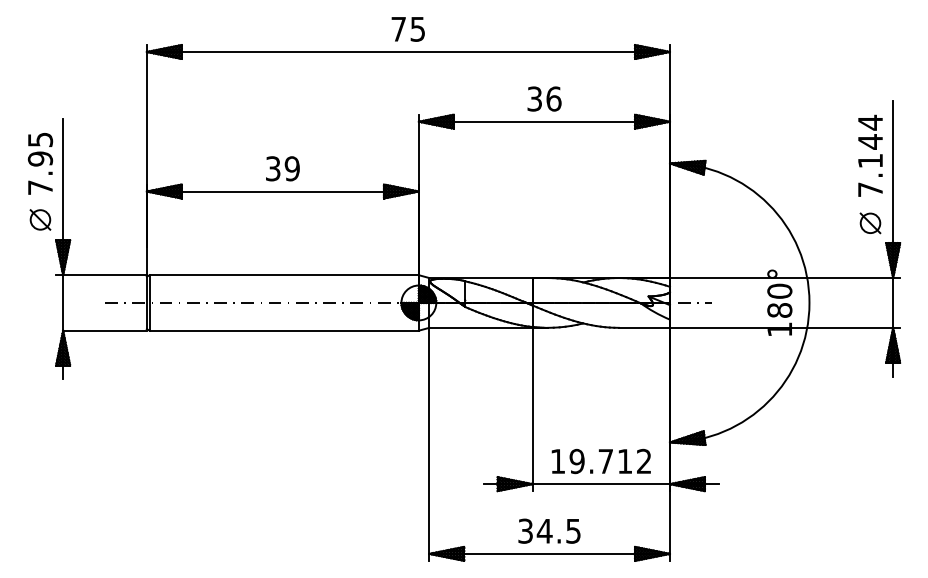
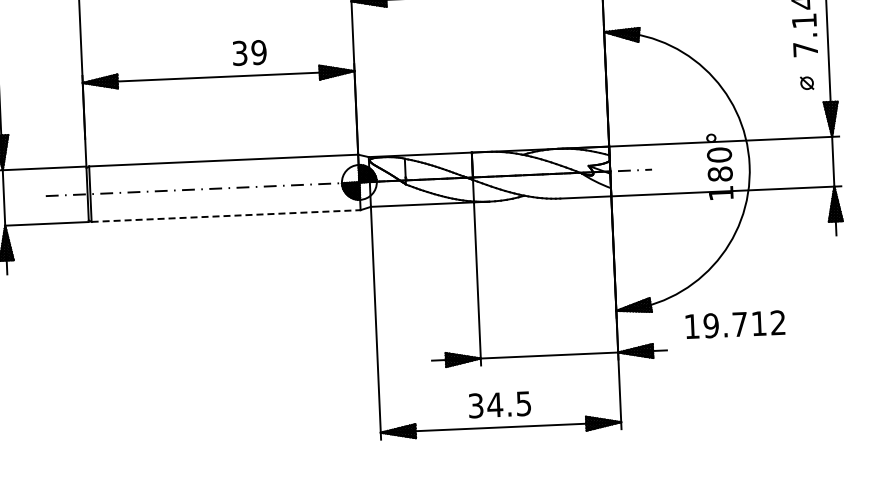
text: (282, 168) -> (249, 52), moved
part: (870, 223) -> (807, 83), size x0.6
line: (284, 330) -> (226, 215), solid -> dashed
text: (600, 461) -> (734, 324), moved

